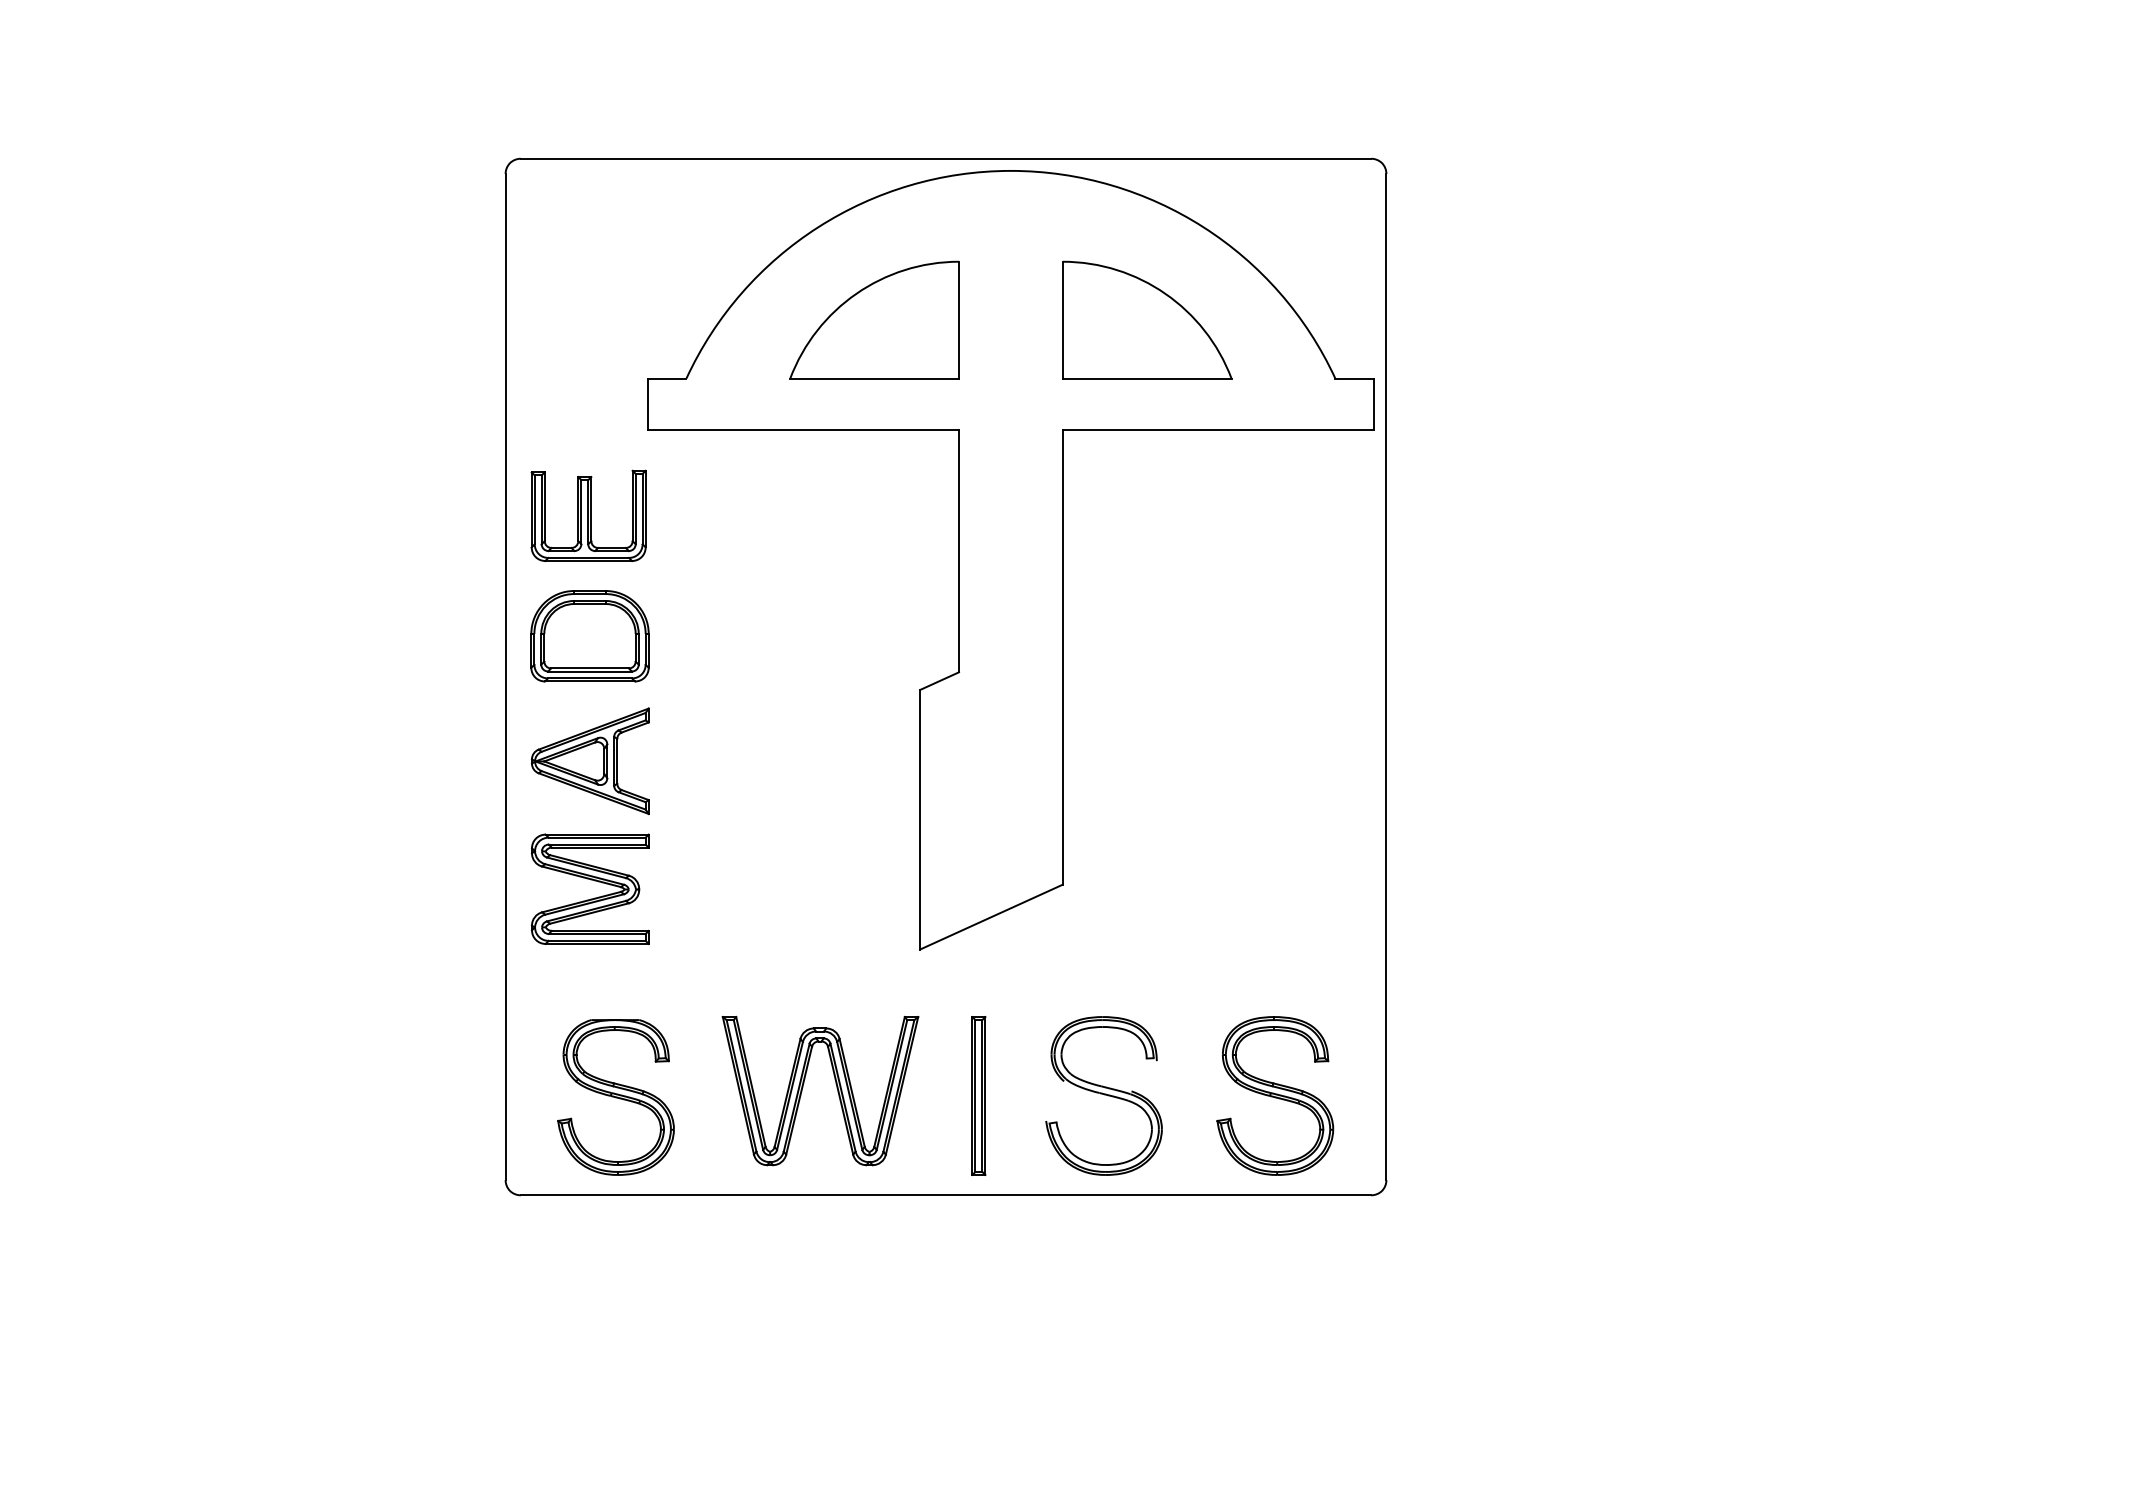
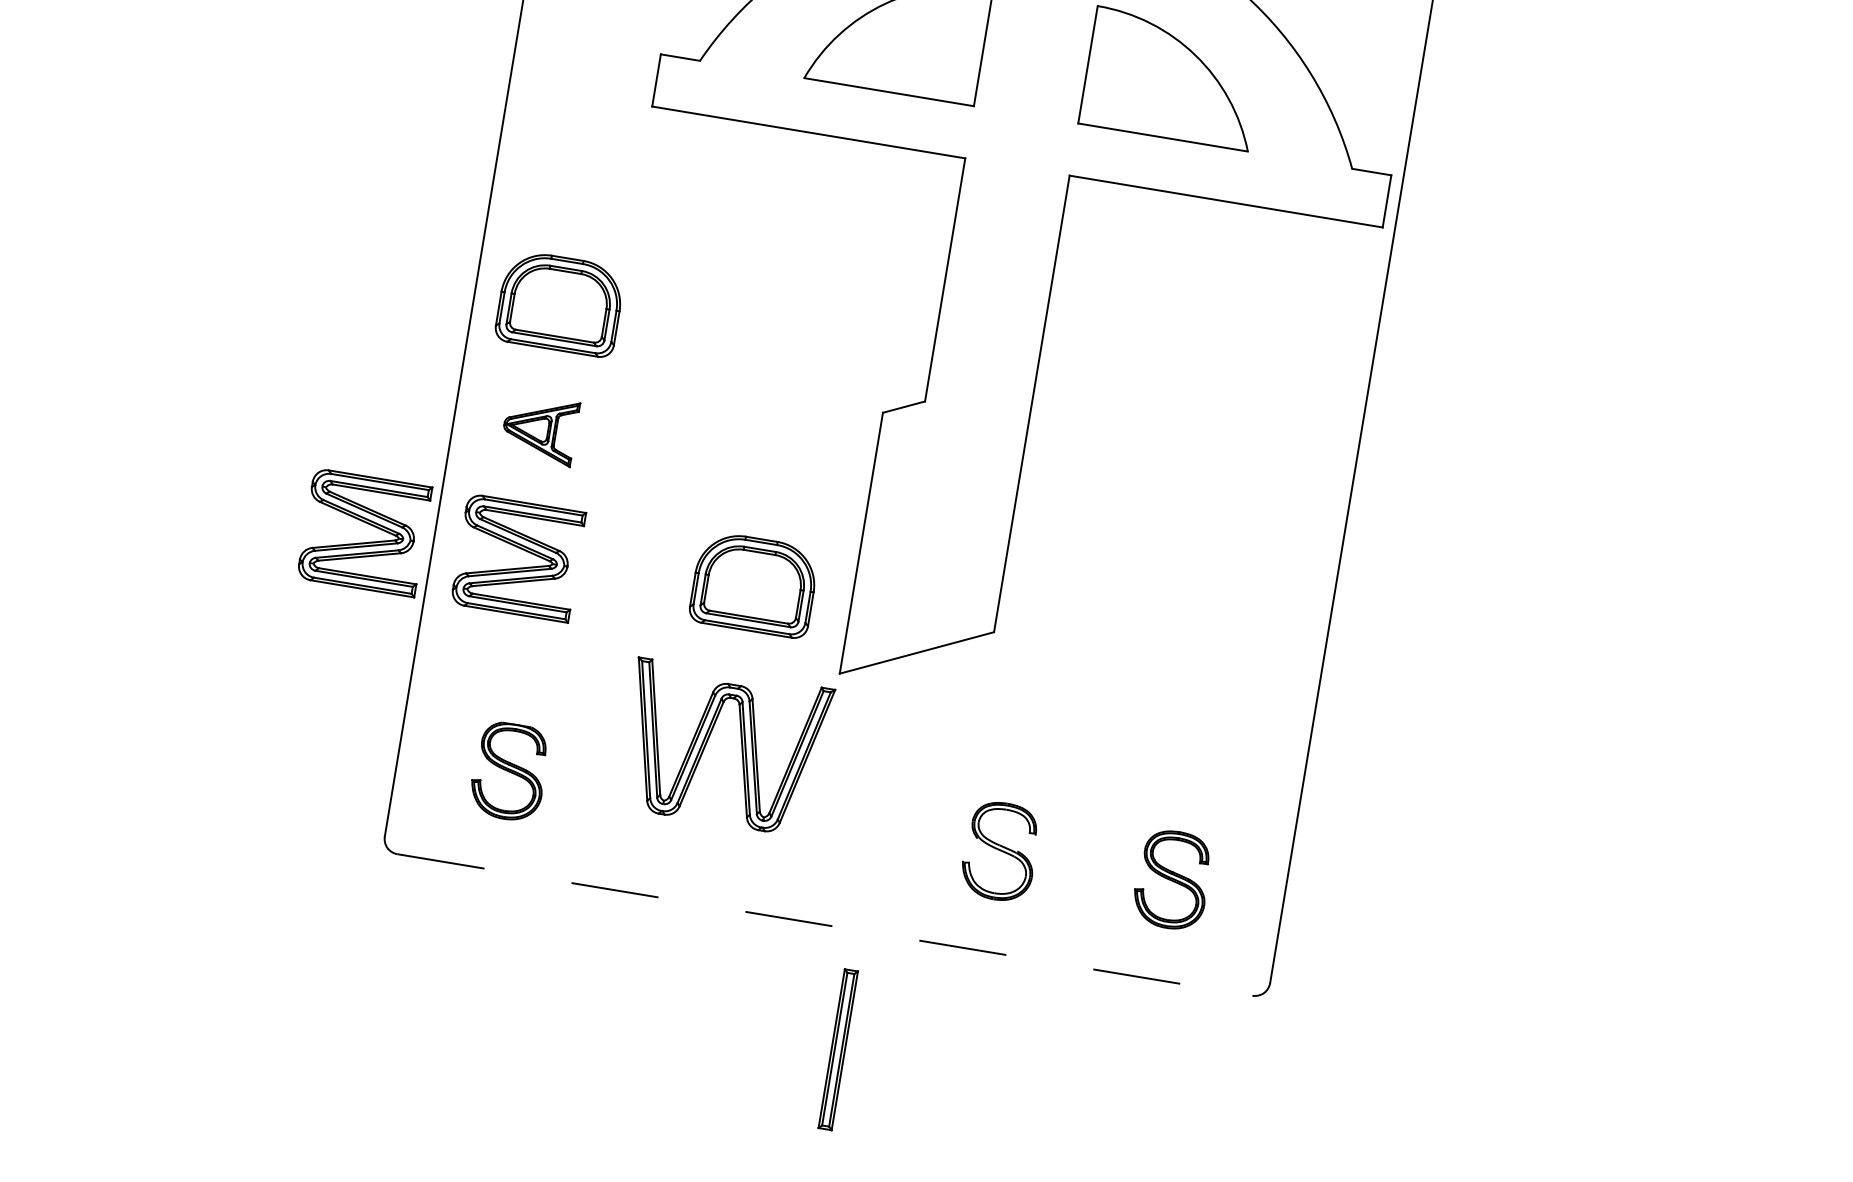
part: (588, 515) -> (578, 182), removed
part: (590, 760) -> (539, 428), size x0.6
part: (822, 877) -> (753, 585), added
part: (437, 880) -> (366, 523), added
part: (836, 1088) -> (741, 748), moved
part: (978, 1095) -> (837, 1049), moved
part: (1103, 1095) -> (999, 850), size x0.6
part: (1275, 1095) -> (1172, 879), size x0.6
part: (615, 1097) -> (509, 771), size x0.6
line: (946, 1195) -> (825, 925), solid -> dashed

